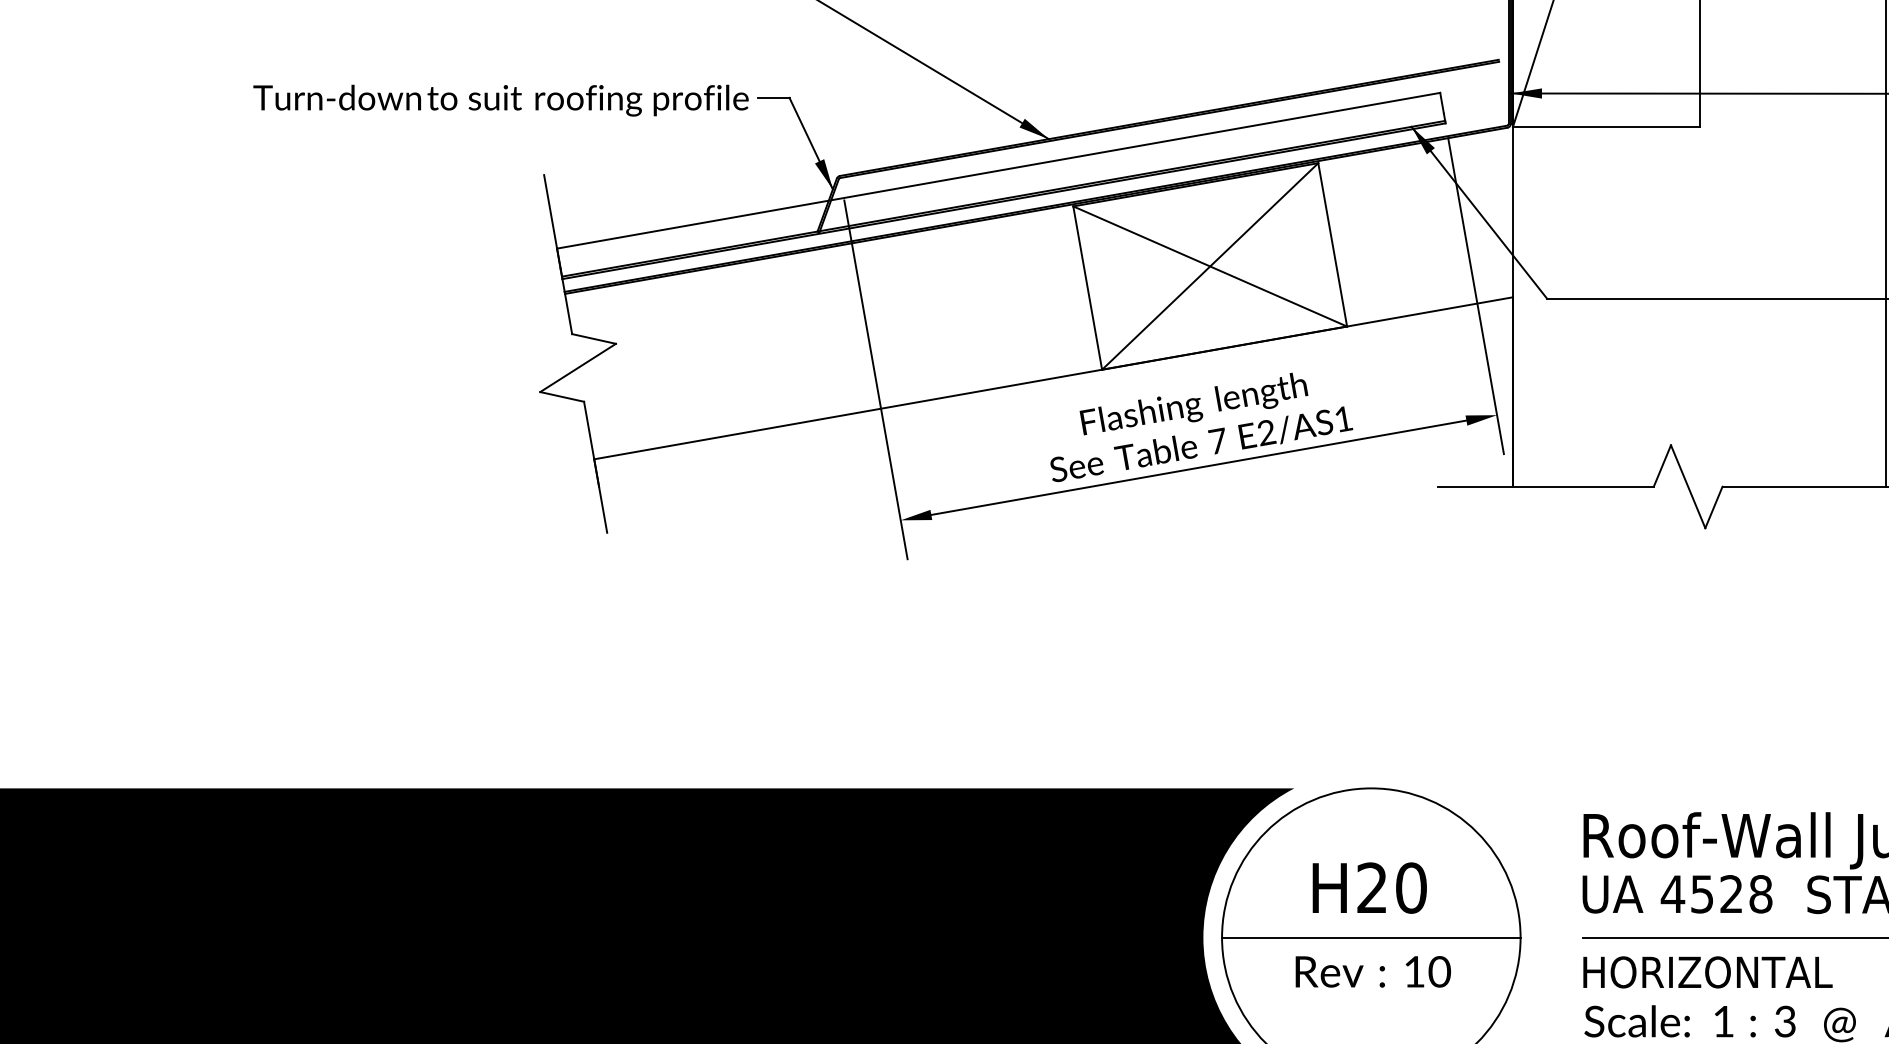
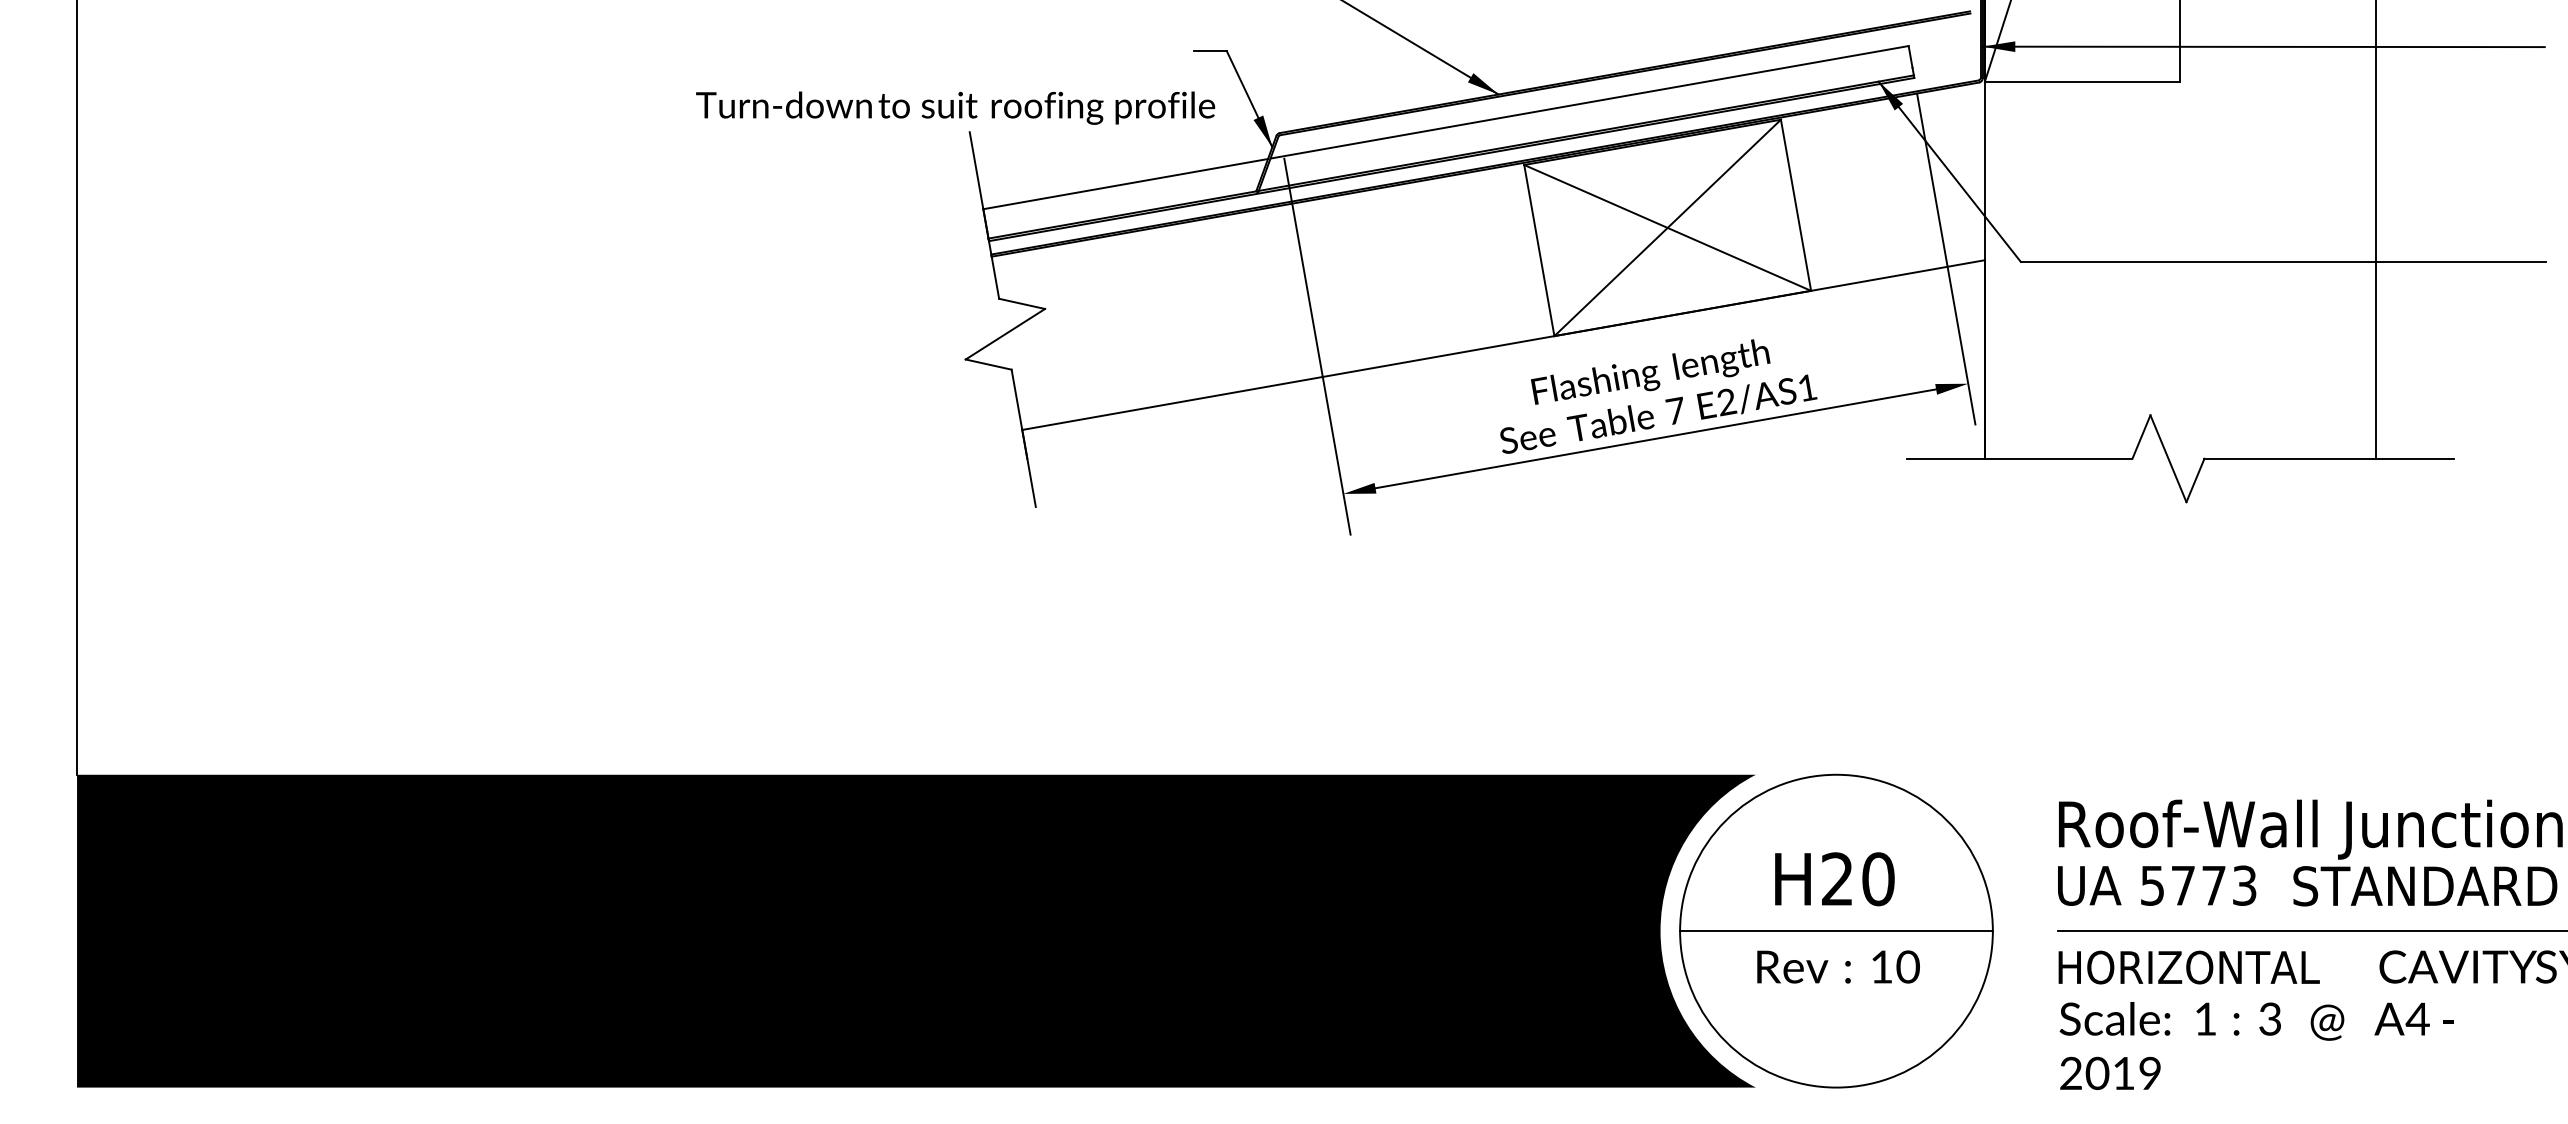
text: (500, 100) -> (955, 107), moved
text: (1715, 894) -> (2197, 885), 4528 -> 5773

